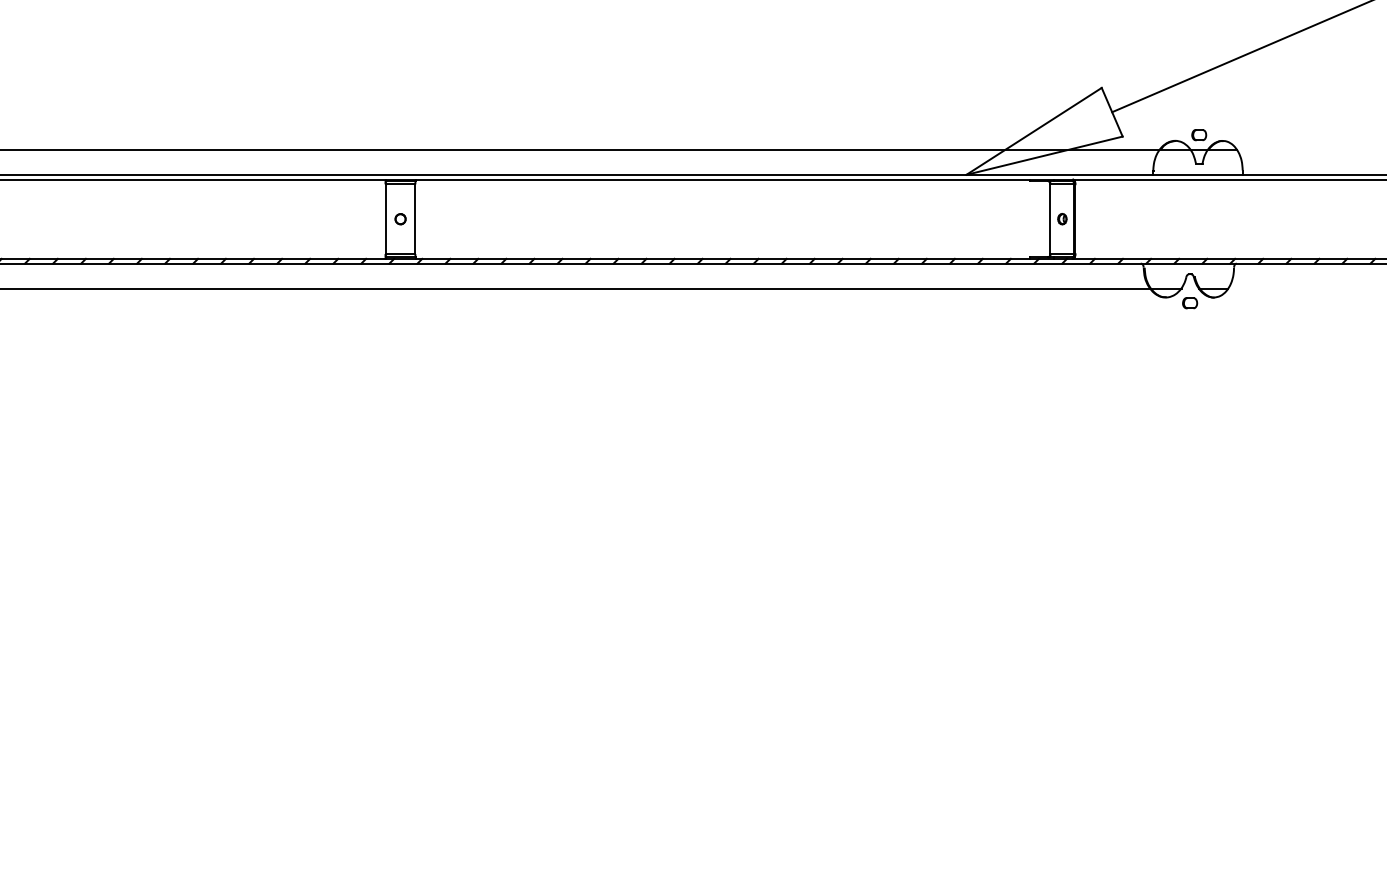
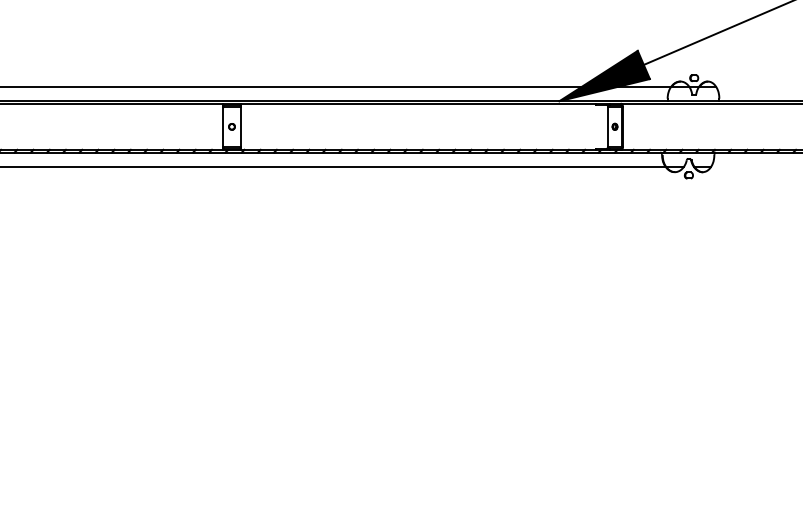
fill: (1044, 130) -> (604, 75), added

